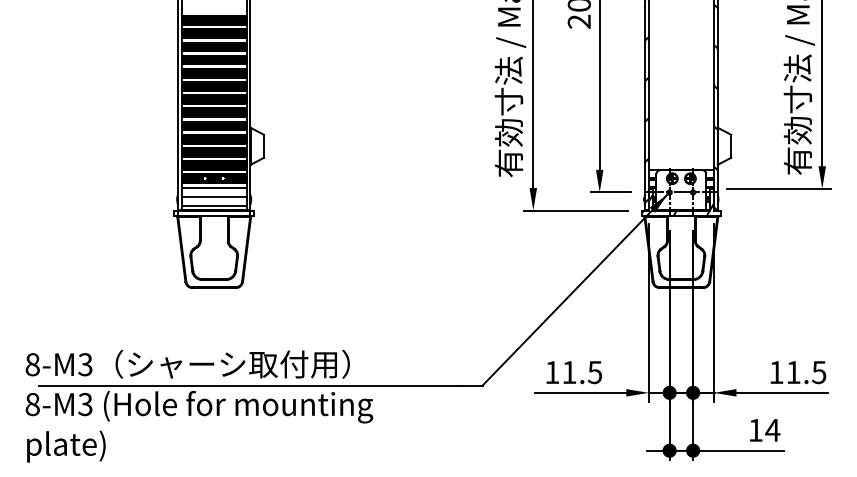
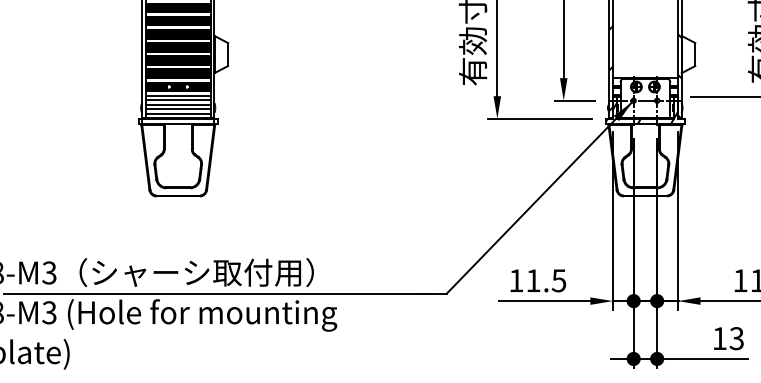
line: (213, 192) -> (177, 100), added
line: (213, 201) -> (177, 109), added
text: (772, 429) -> (736, 337), 14 -> 13

